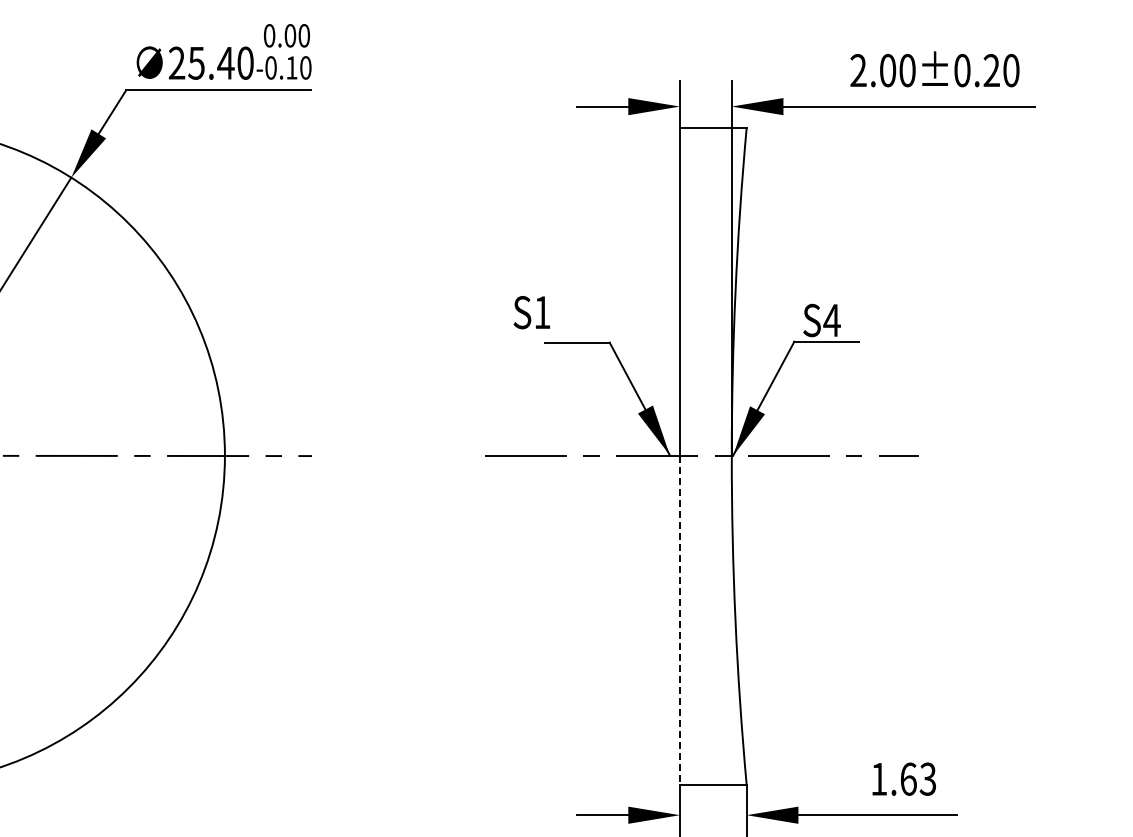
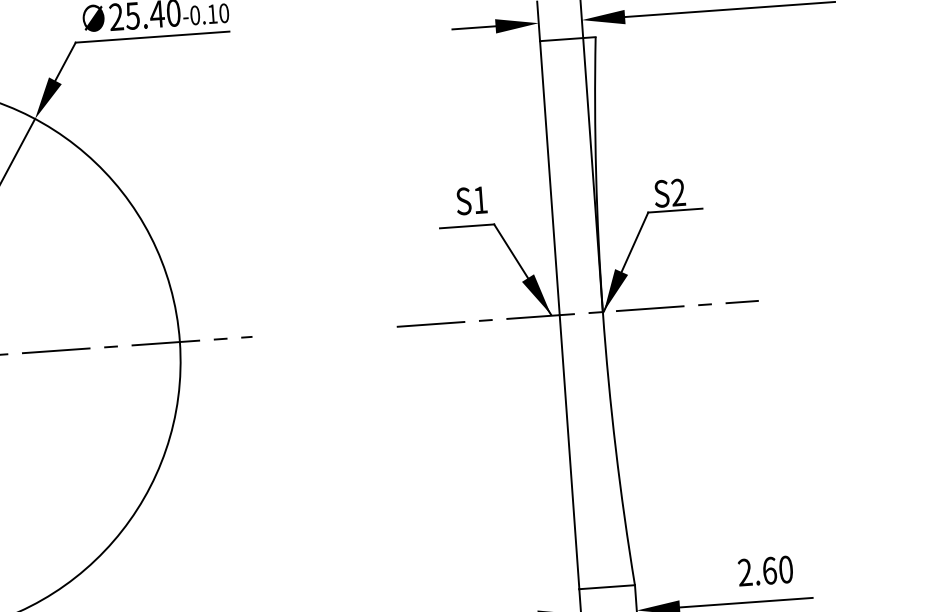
text: (531, 312) -> (471, 200), moved
text: (831, 319) -> (677, 191), S4 -> S2
line: (680, 621) -> (569, 452), dashed -> solid
text: (903, 778) -> (765, 570), 1.63 -> 2.60

